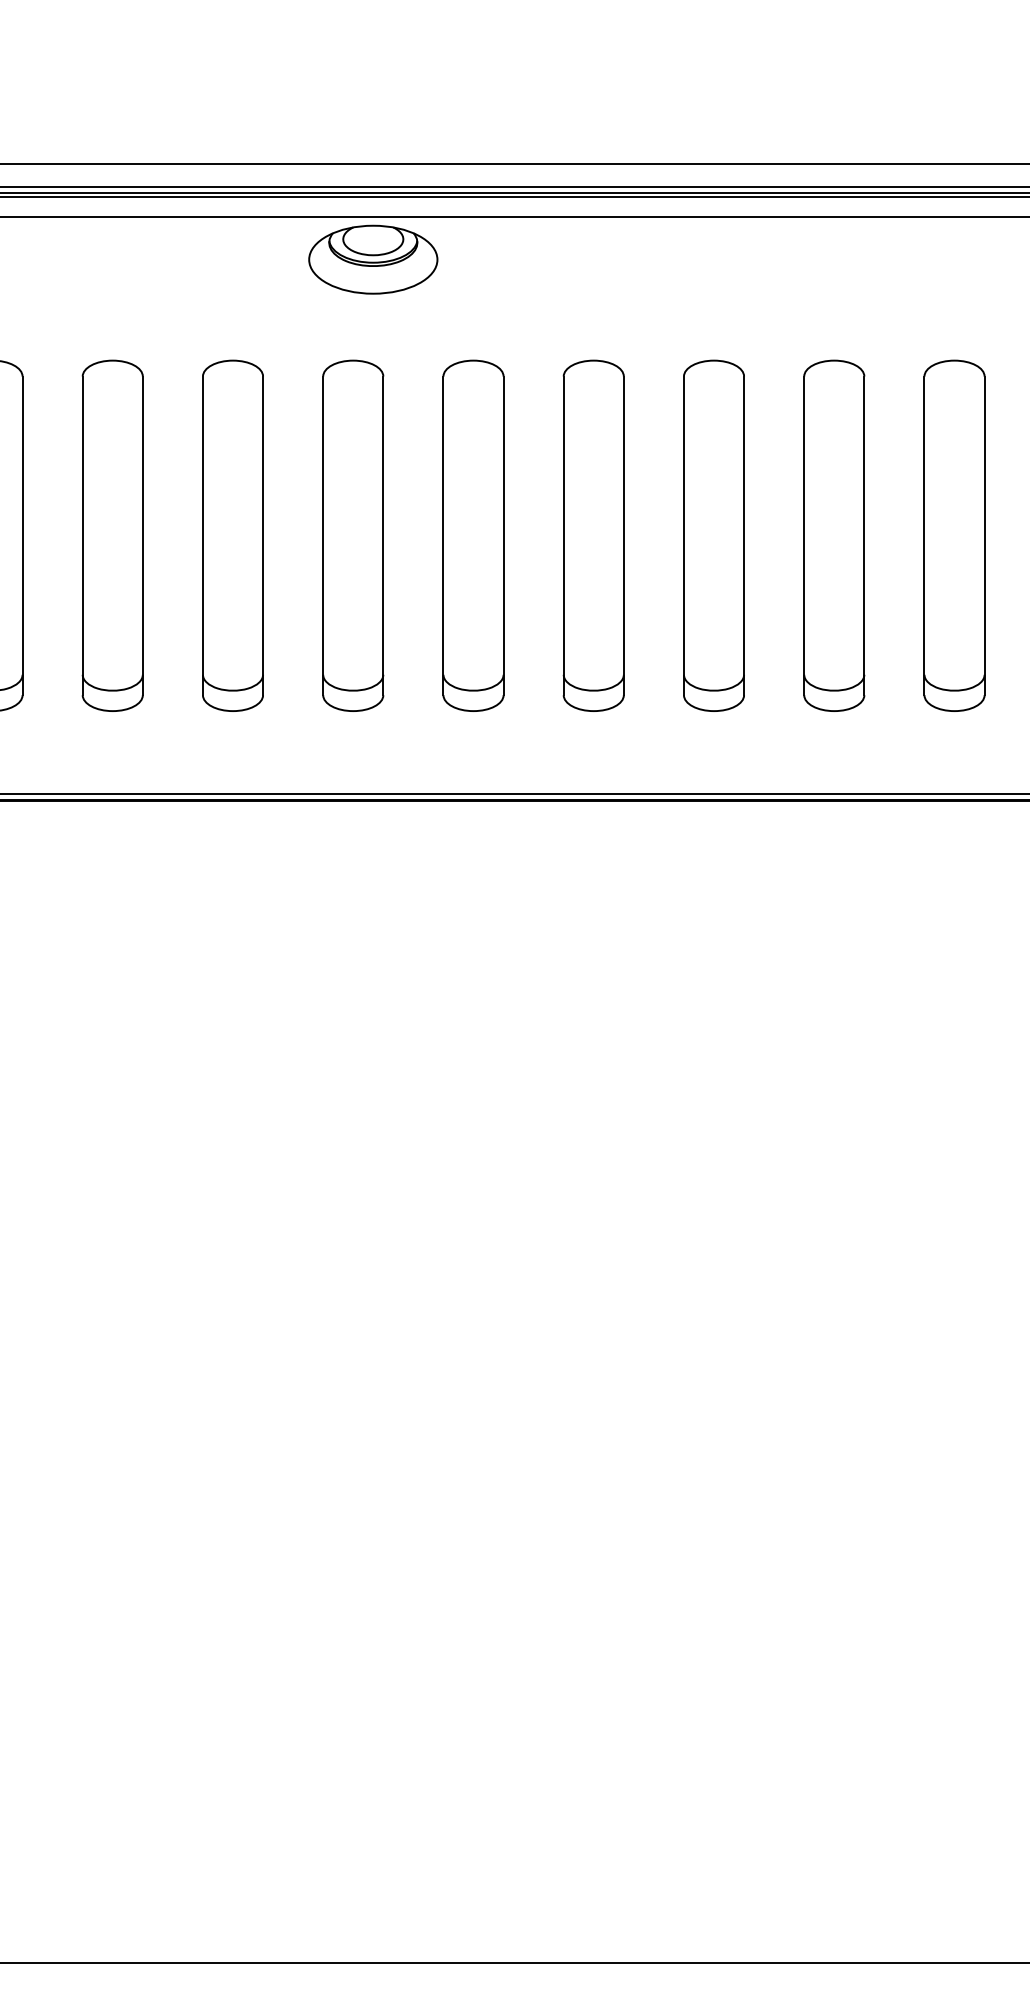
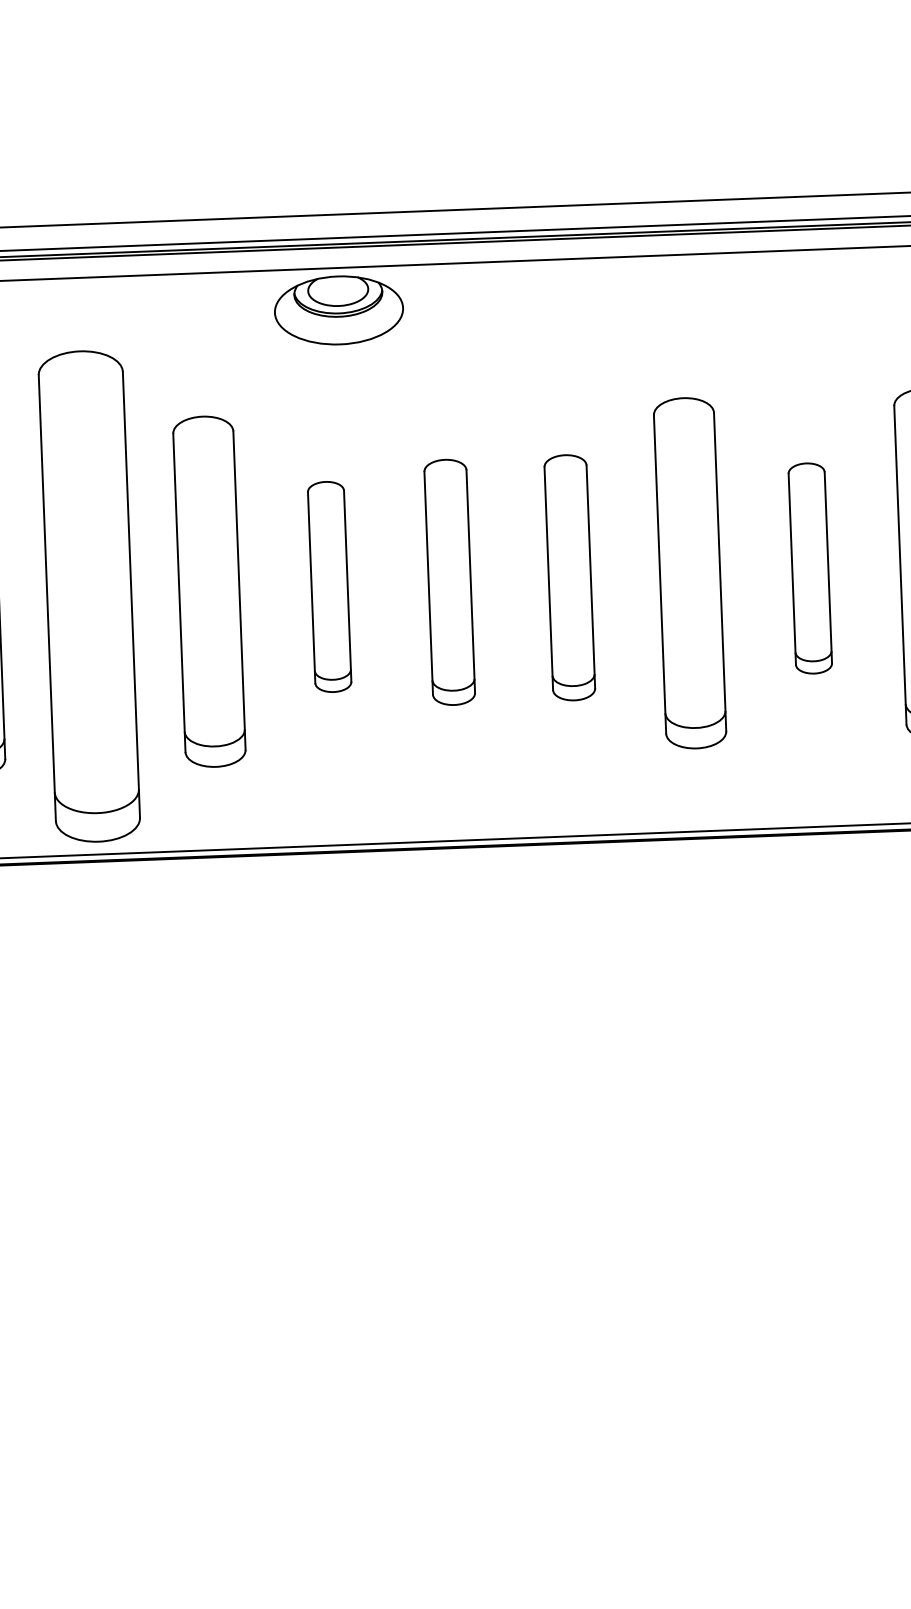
part: (112, 535) -> (88, 596), size x1.4
part: (353, 535) -> (329, 586), size x0.6
part: (473, 535) -> (449, 582), size x0.7
part: (593, 535) -> (569, 577), size x0.7
part: (834, 535) -> (810, 568), size x0.6

